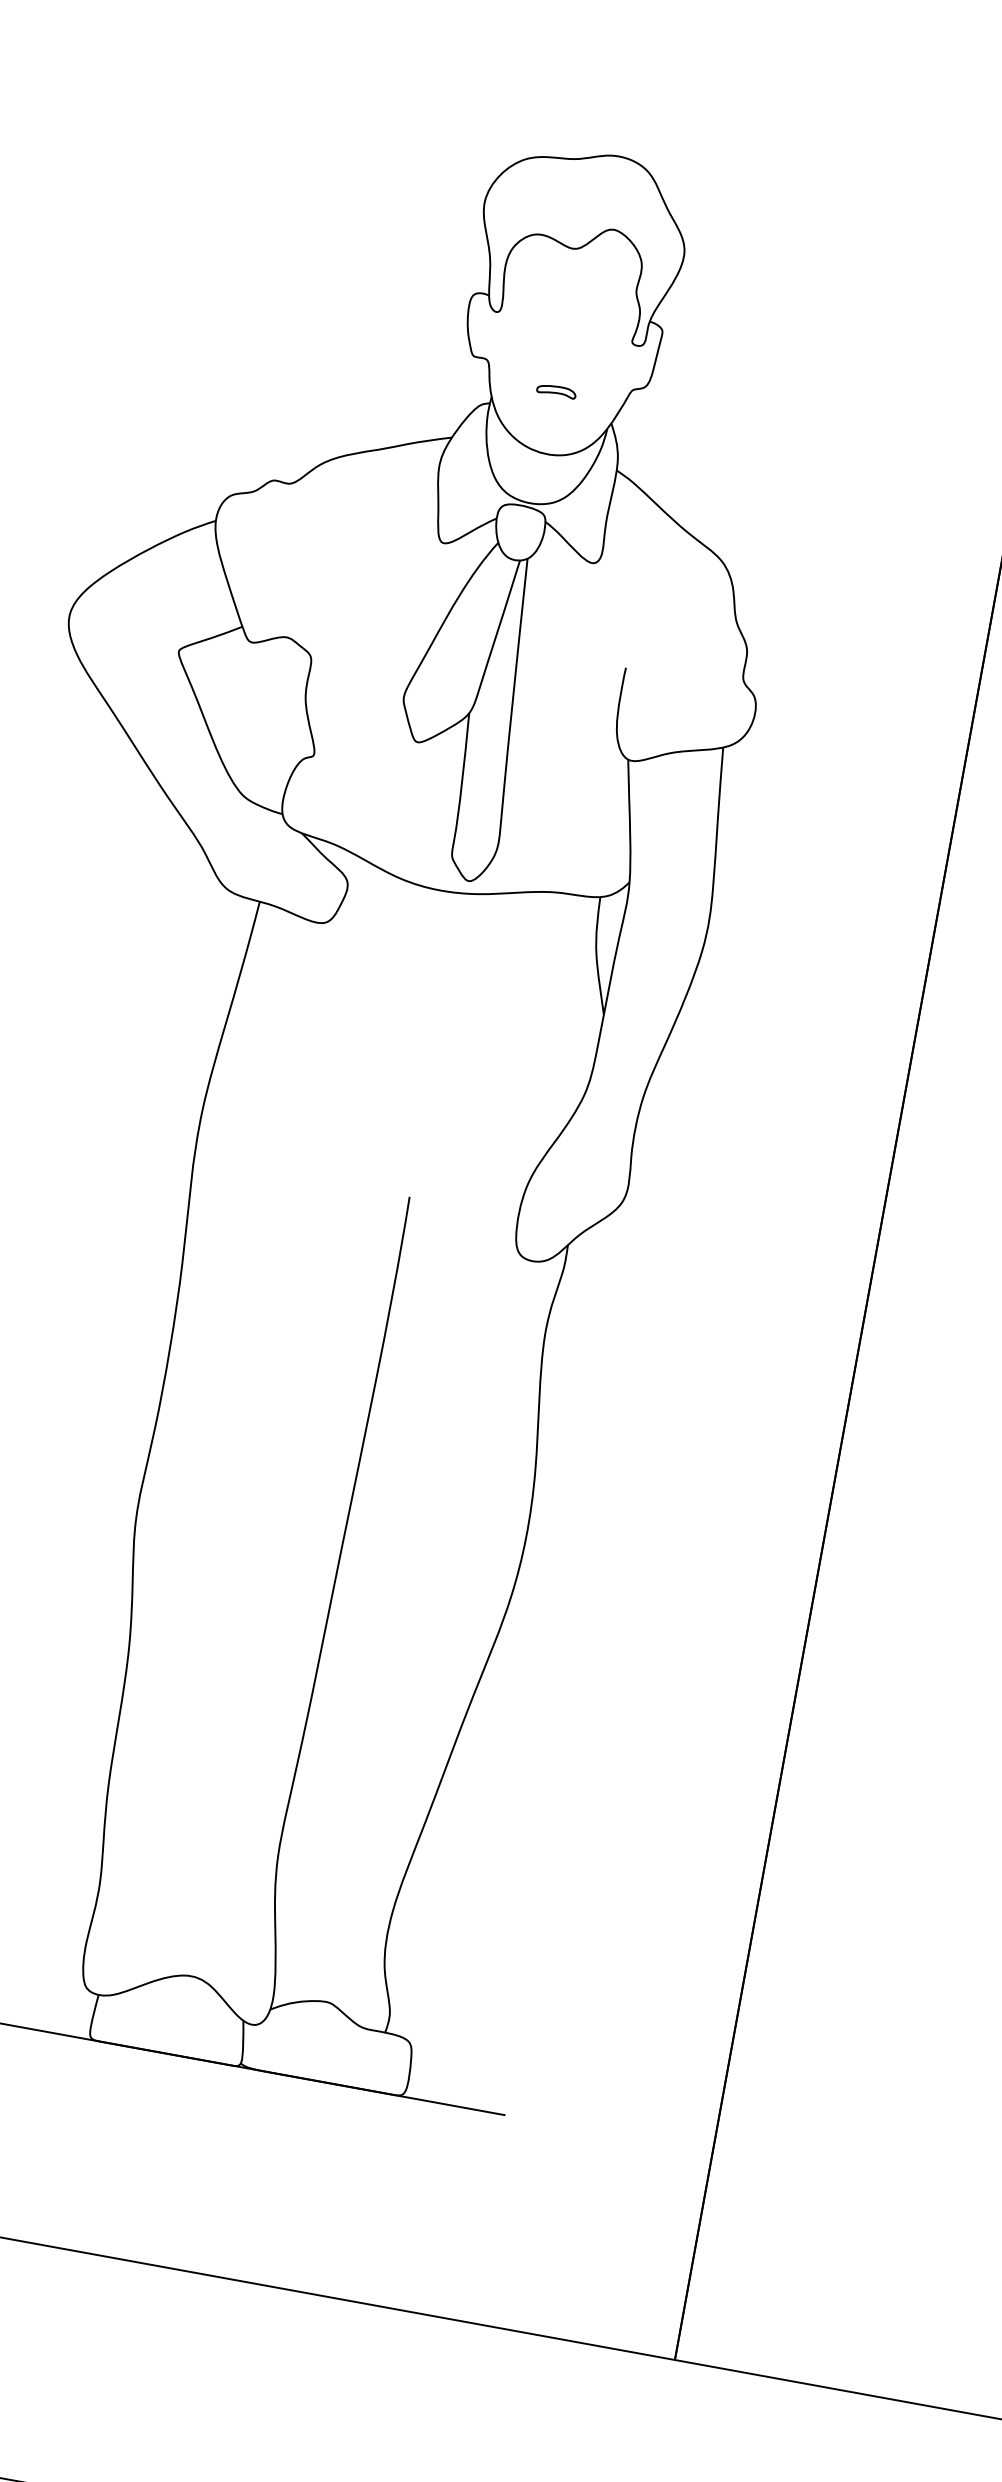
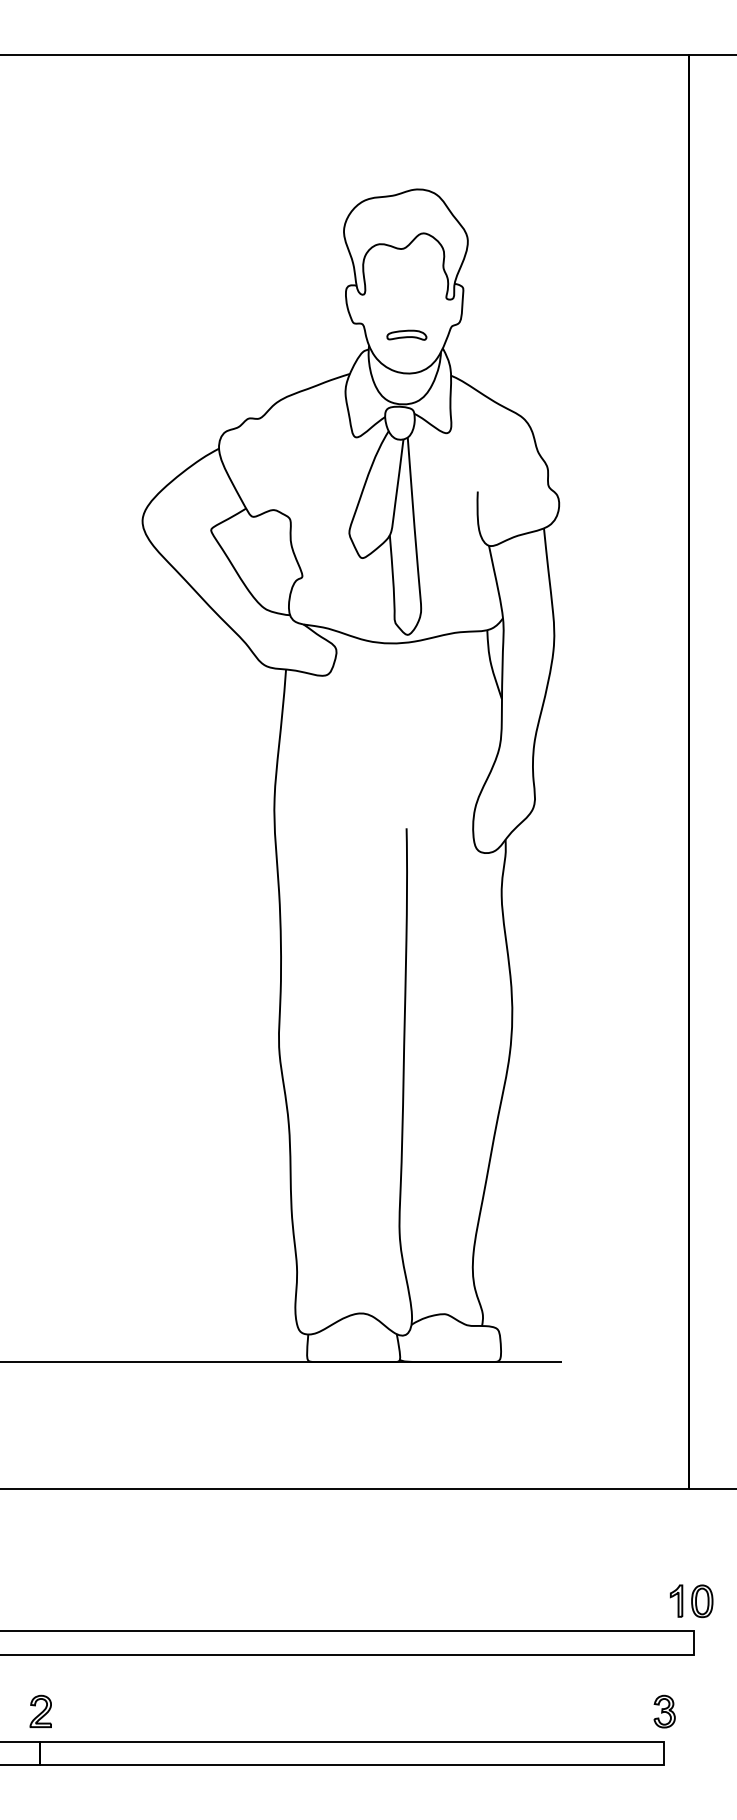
part: (556, 389) -> (406, 334), size x1.67

